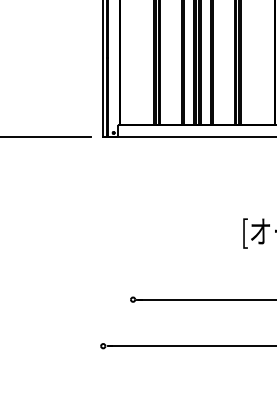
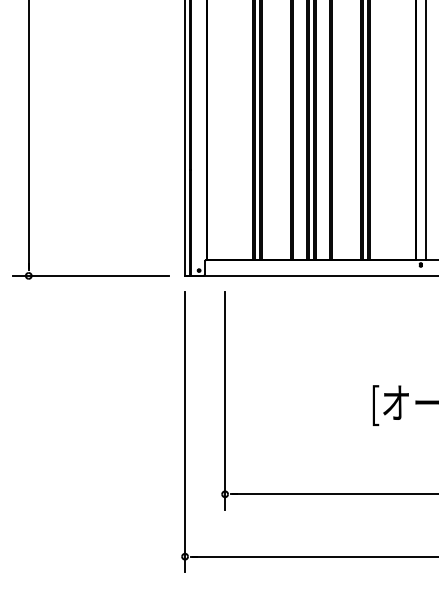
line: (133, 229) -> (225, 400), added
line: (103, 252) -> (185, 431), added

